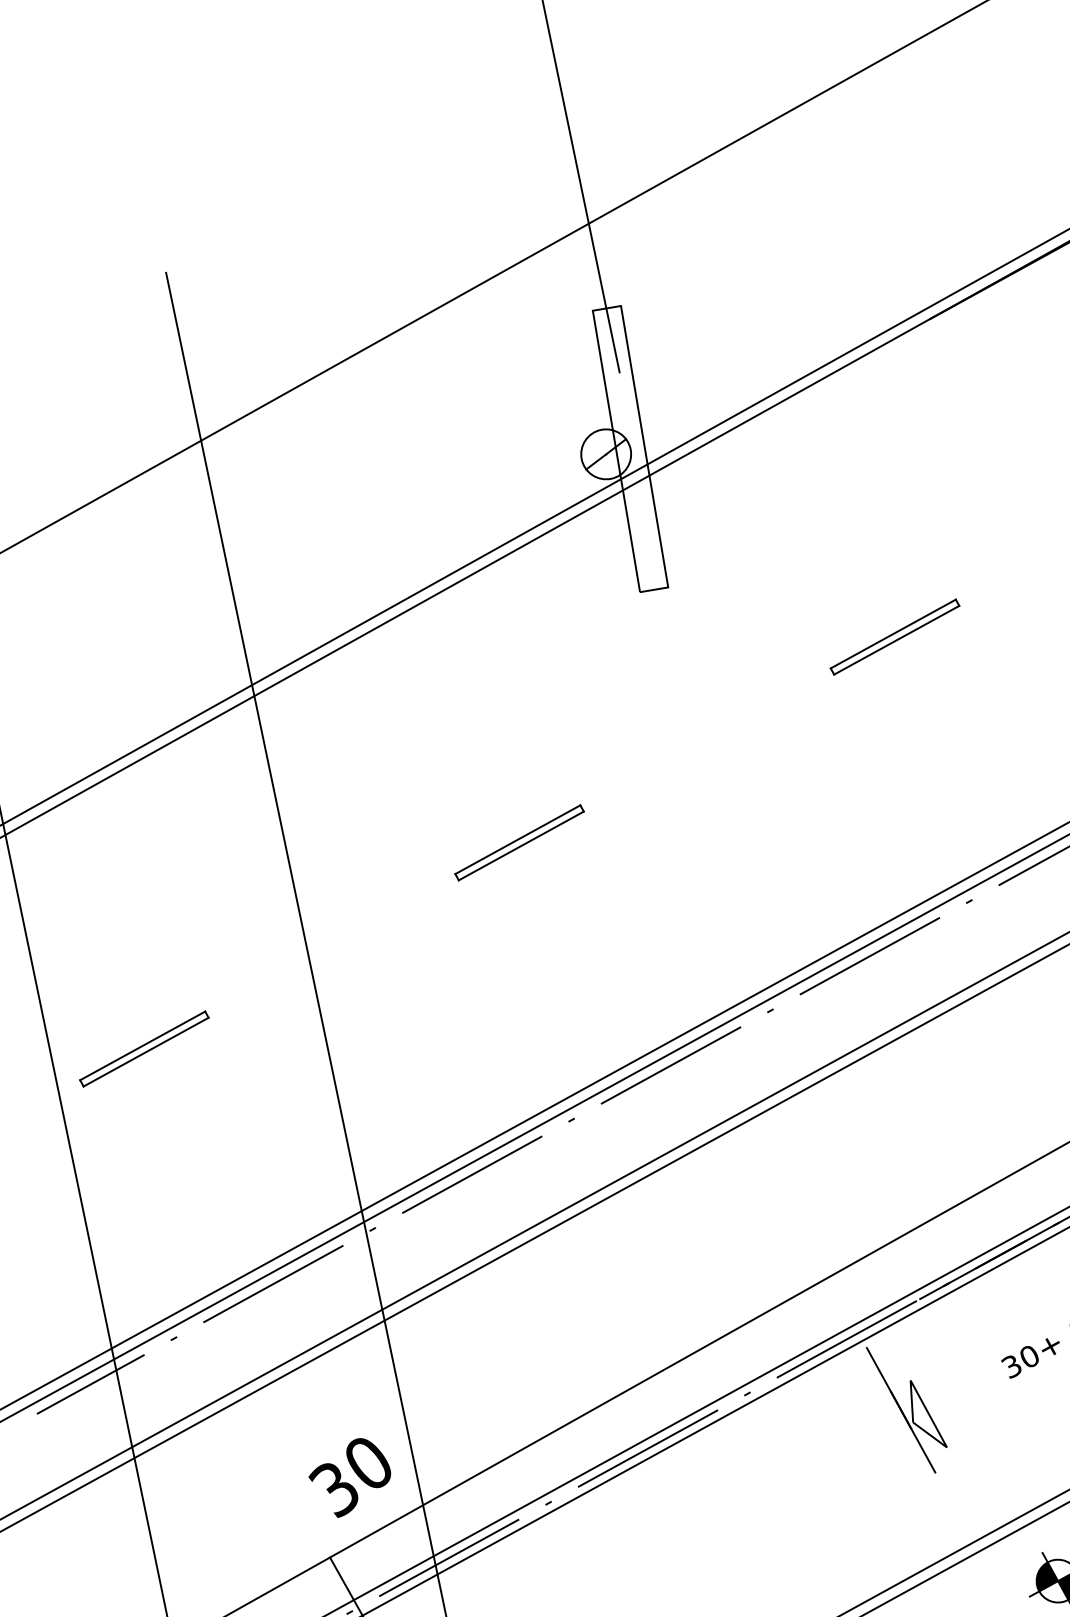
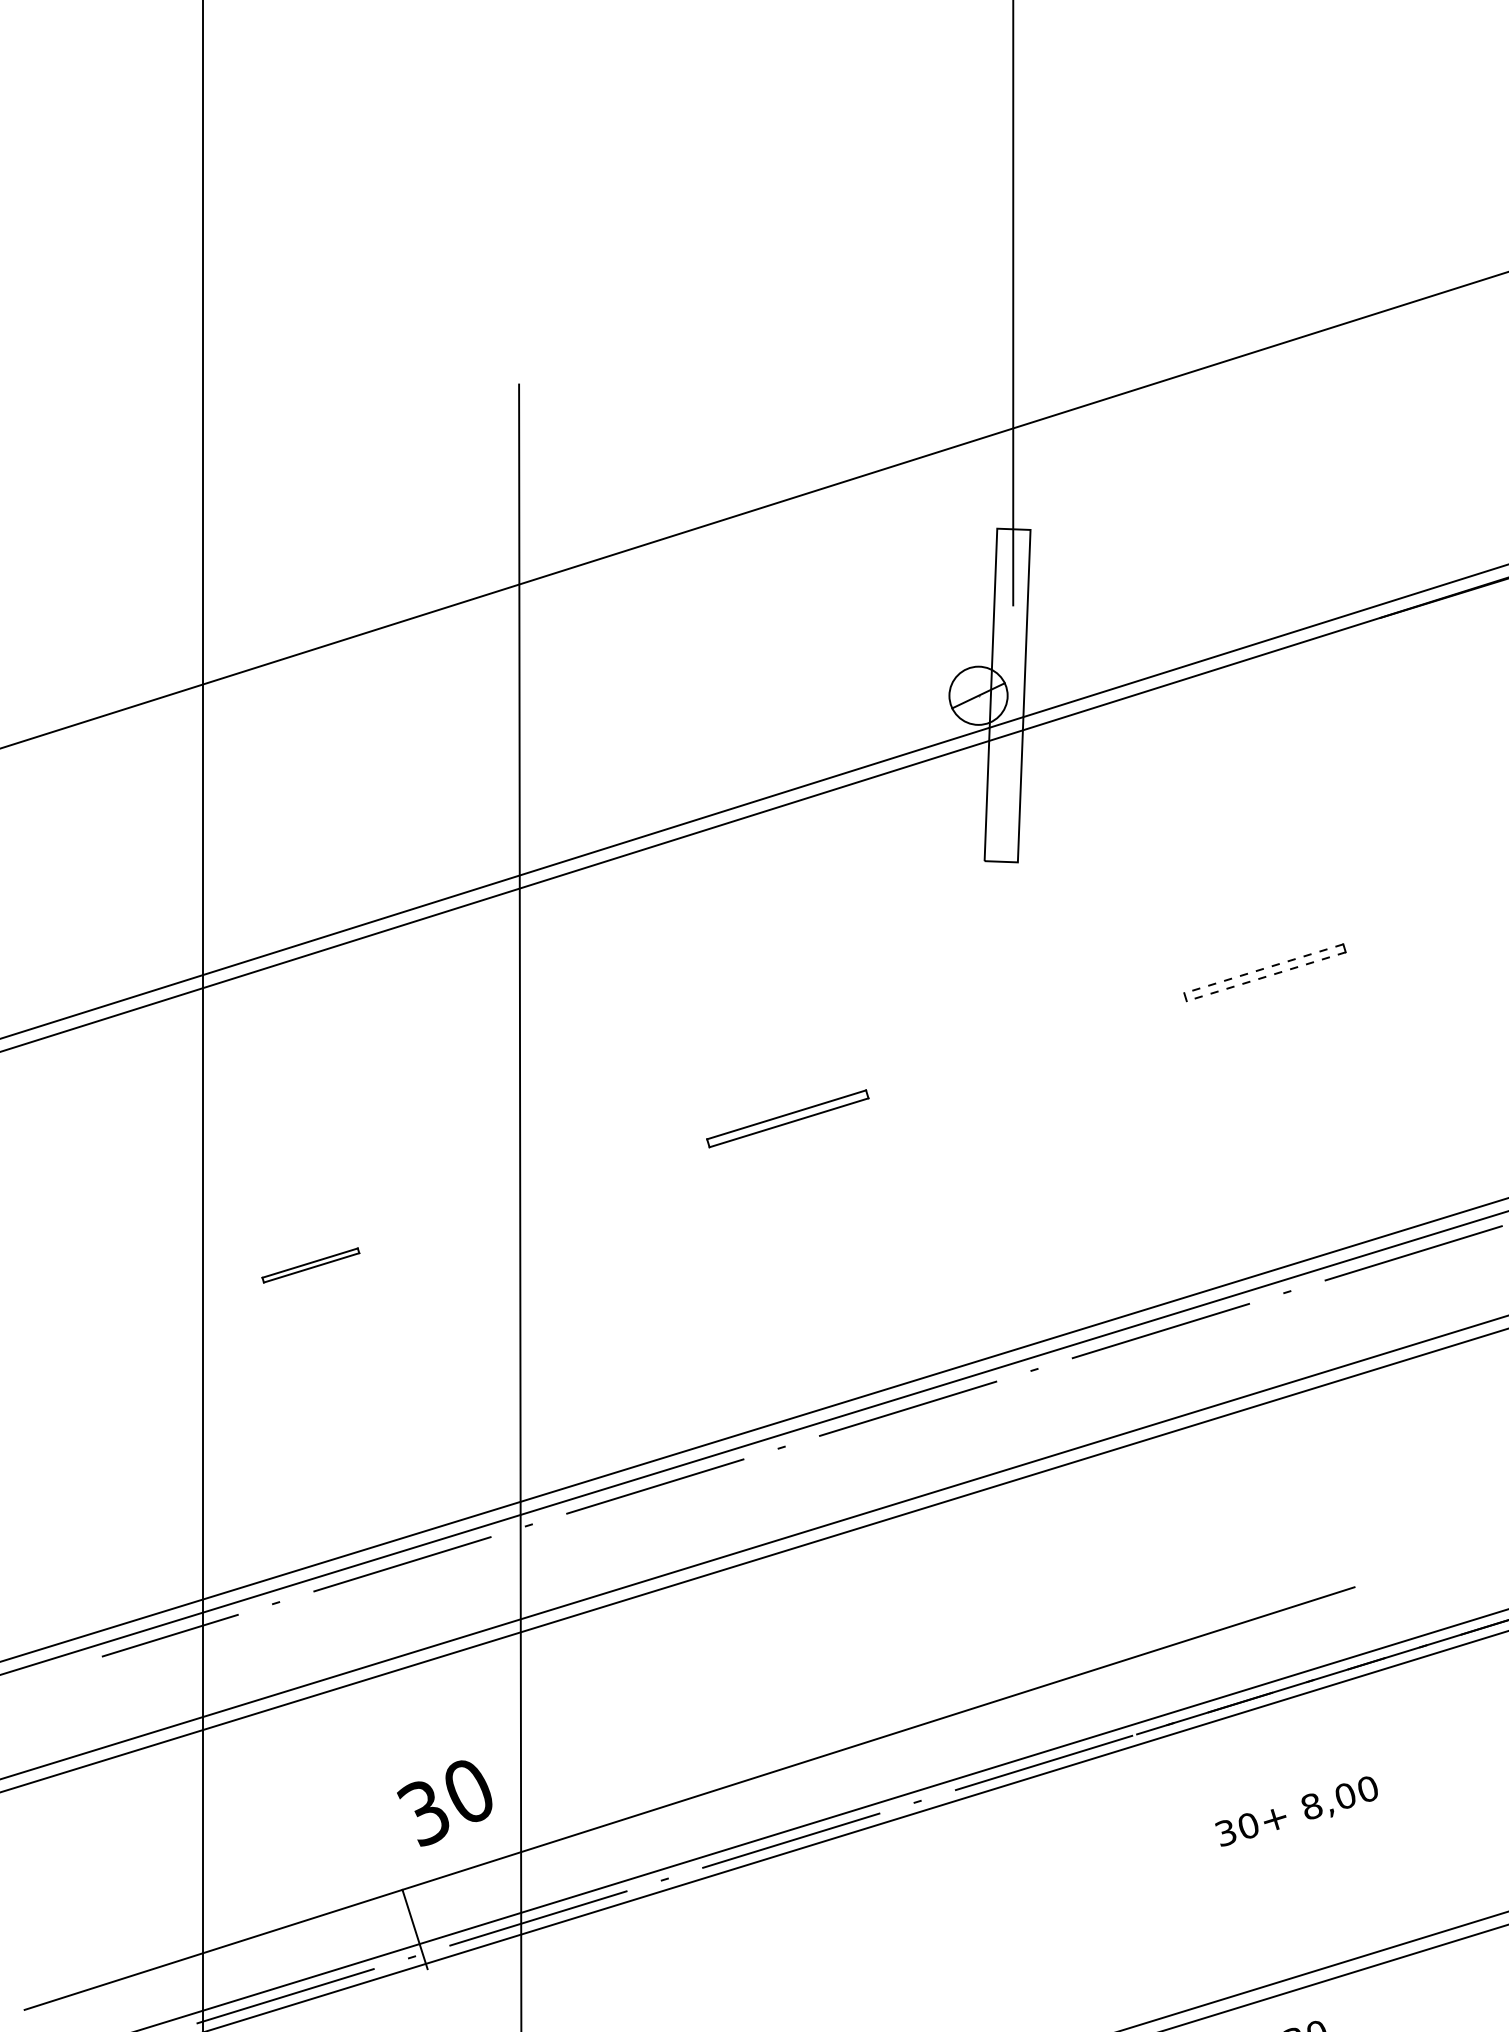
line: (892, 633) -> (1263, 968), solid -> dashed
line: (896, 640) -> (1265, 976), solid -> dashed
part: (144, 1049) -> (310, 1265), size x0.6
part: (908, 1408) -> (1098, 1856), removed

